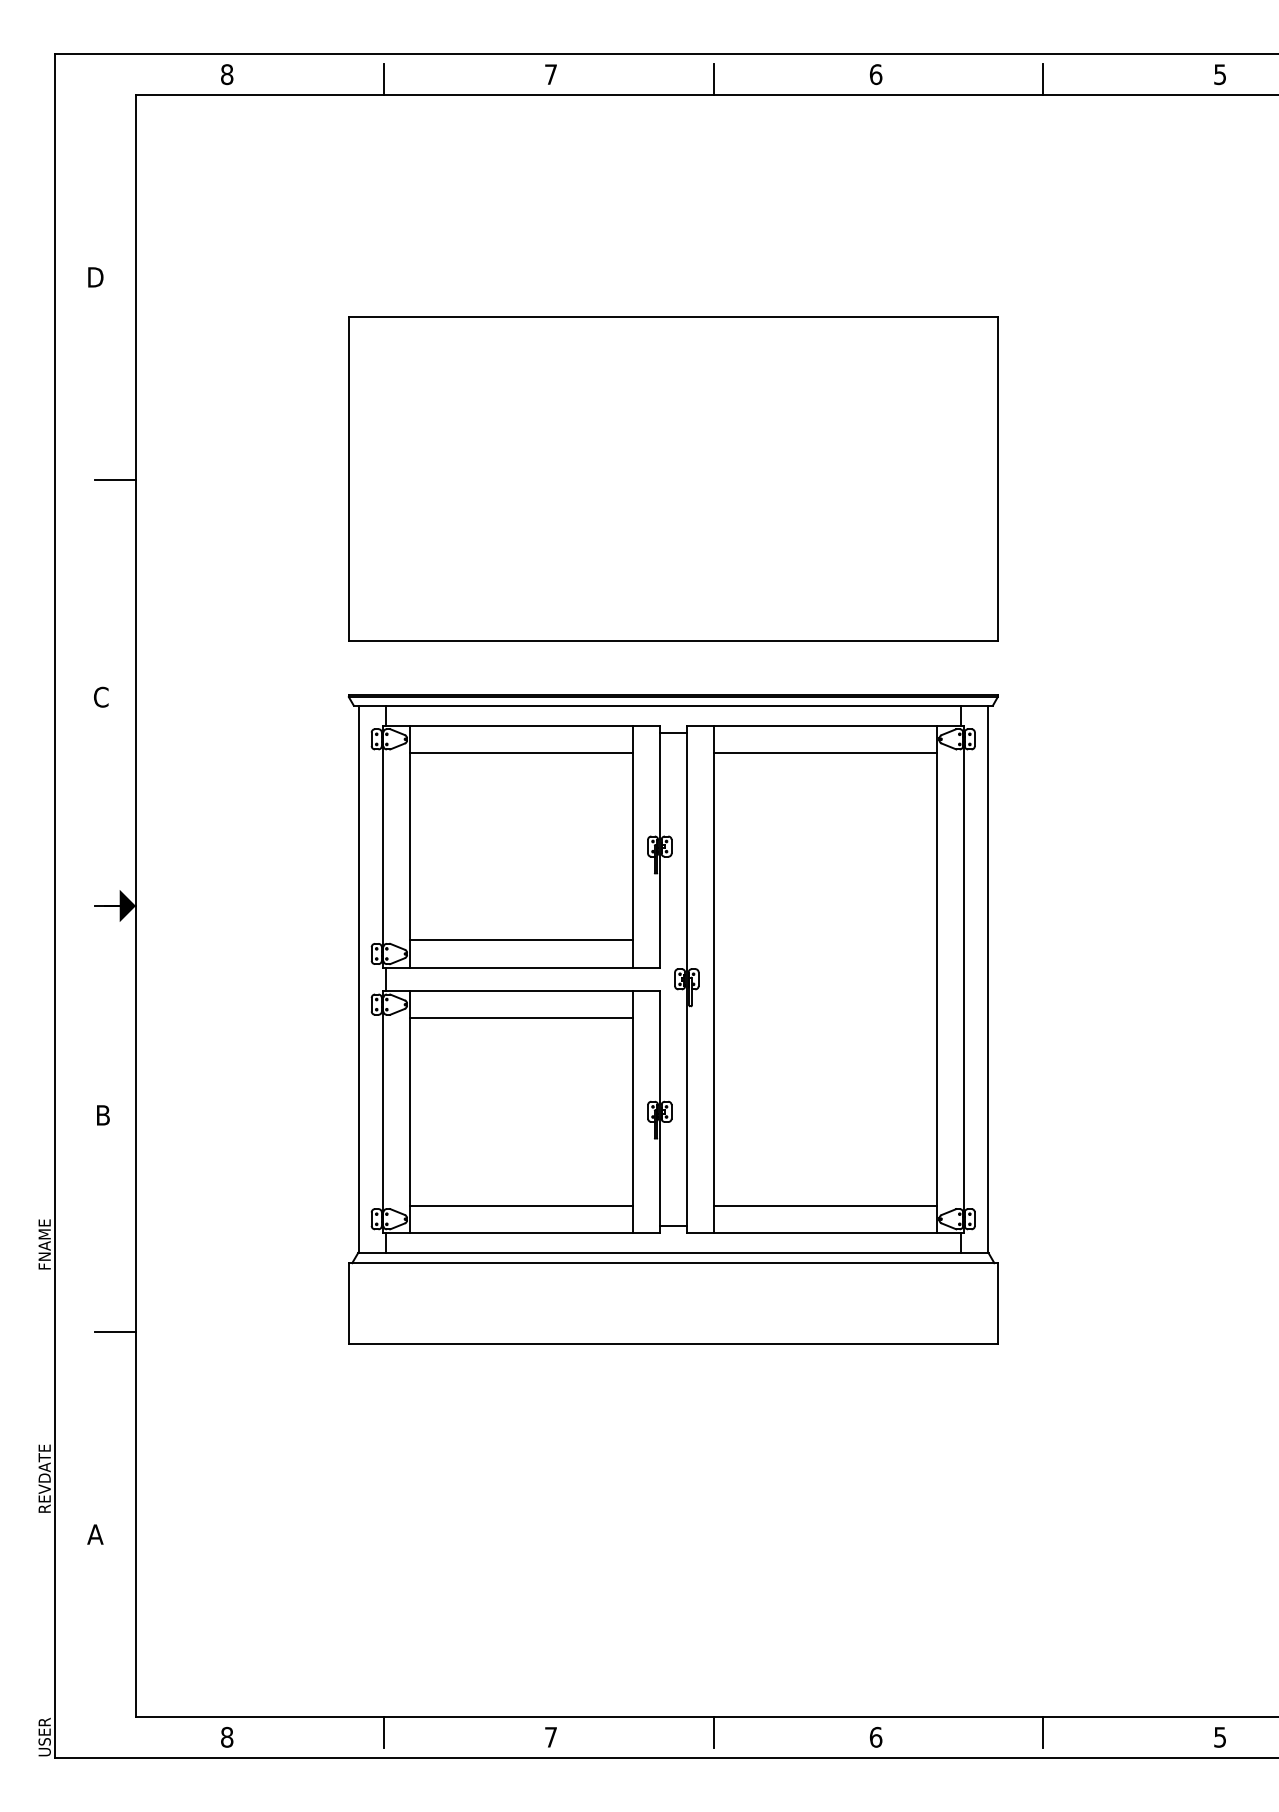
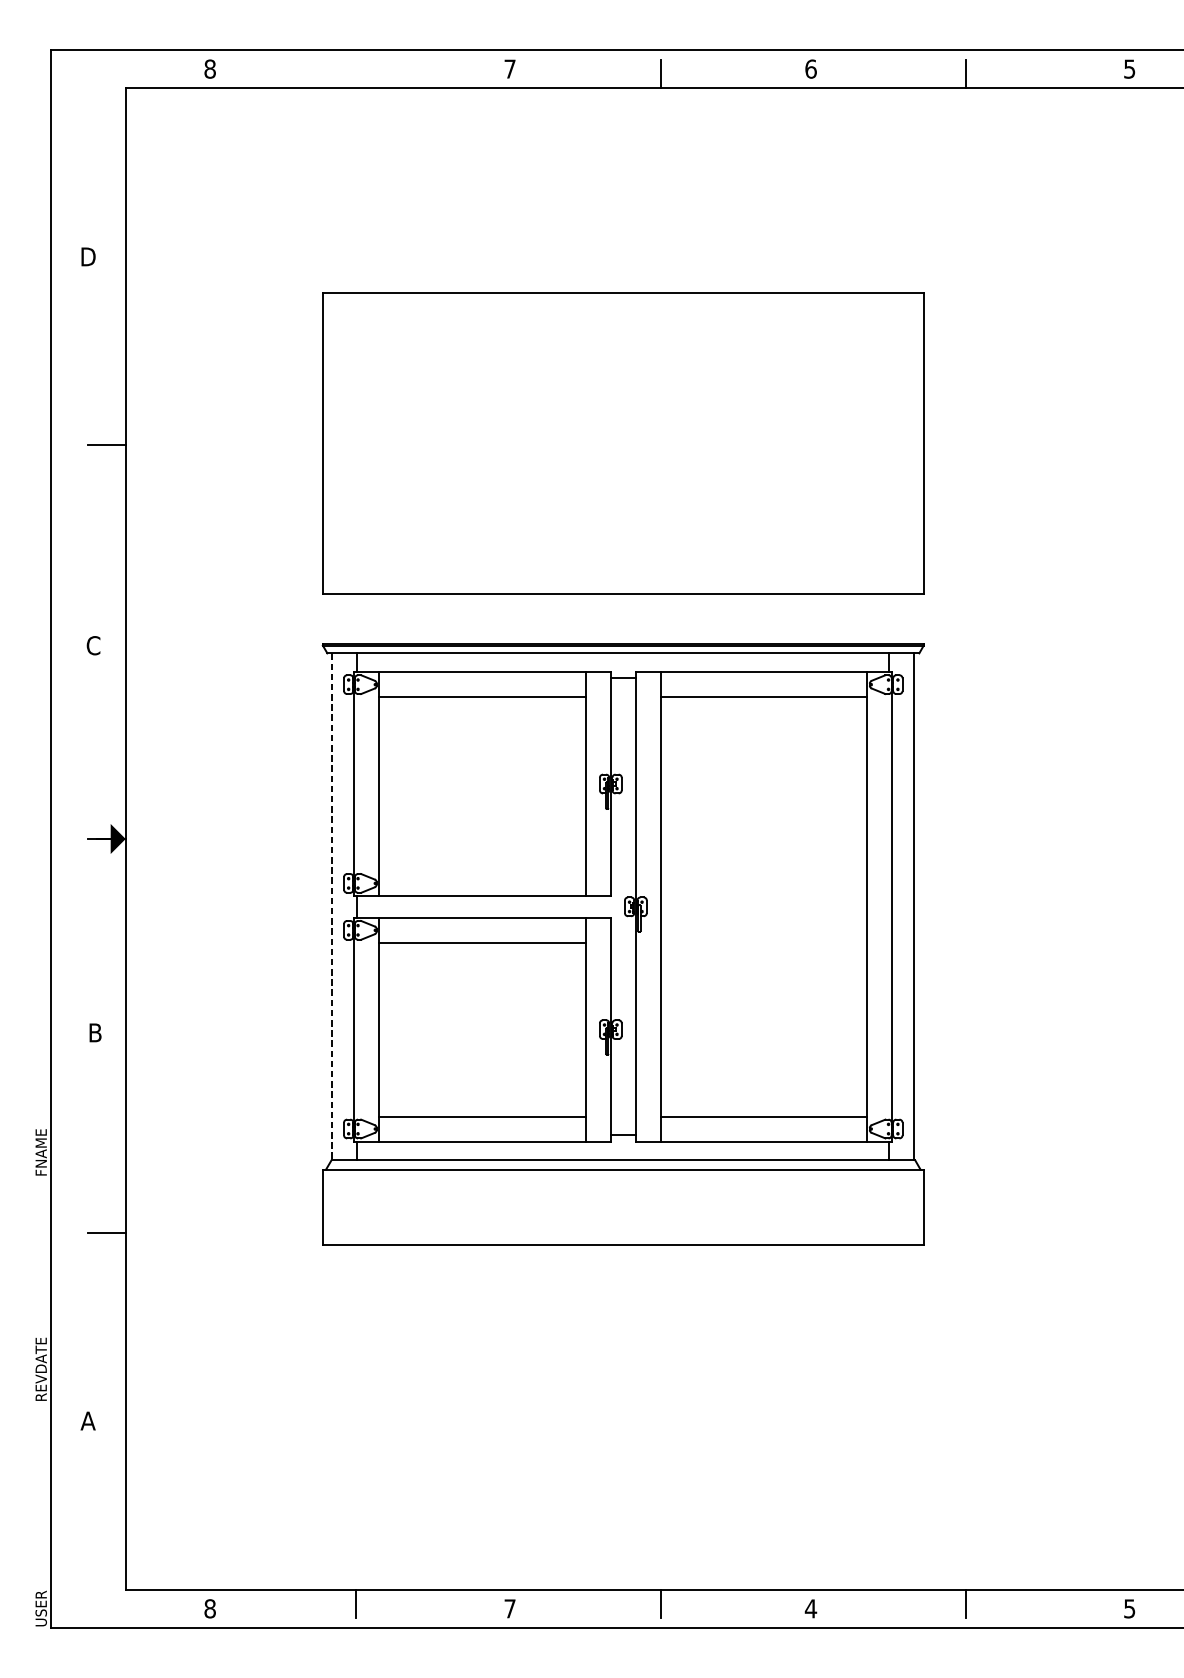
line: (384, 79) -> (355, 73), removed
line: (520, 940) -> (481, 870), removed
line: (359, 979) -> (332, 907), solid -> dashed
text: (875, 1736) -> (810, 1608), 6 -> 4

